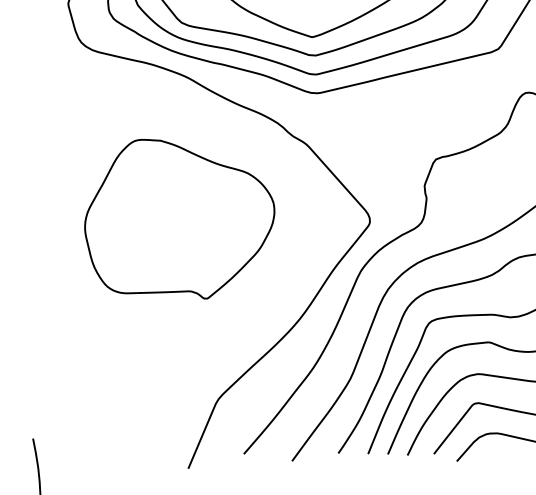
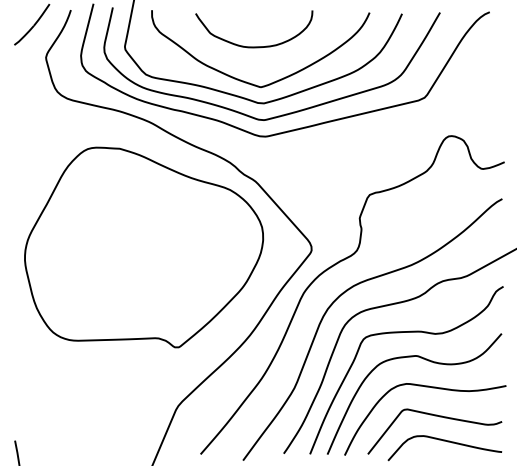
part: (180, 219) -> (144, 247), size x1.43

